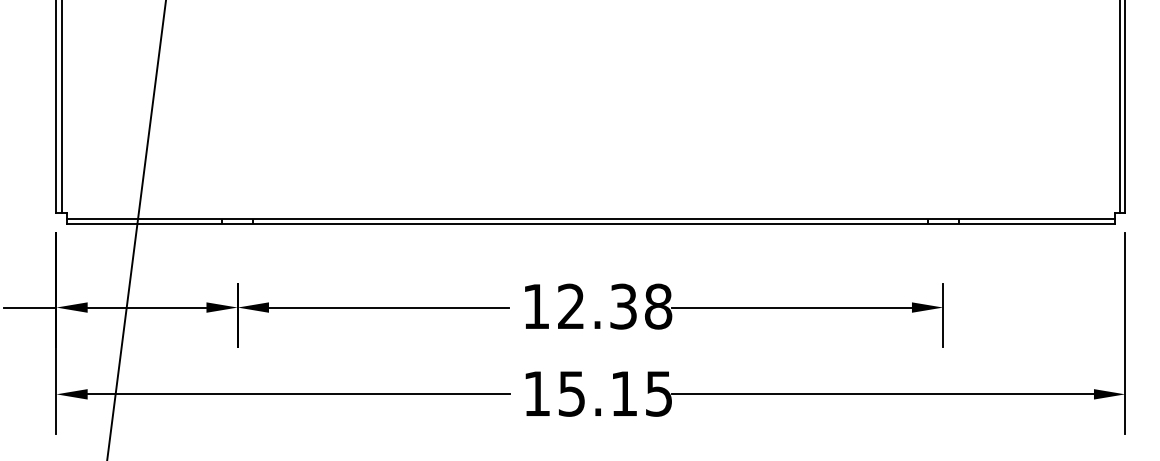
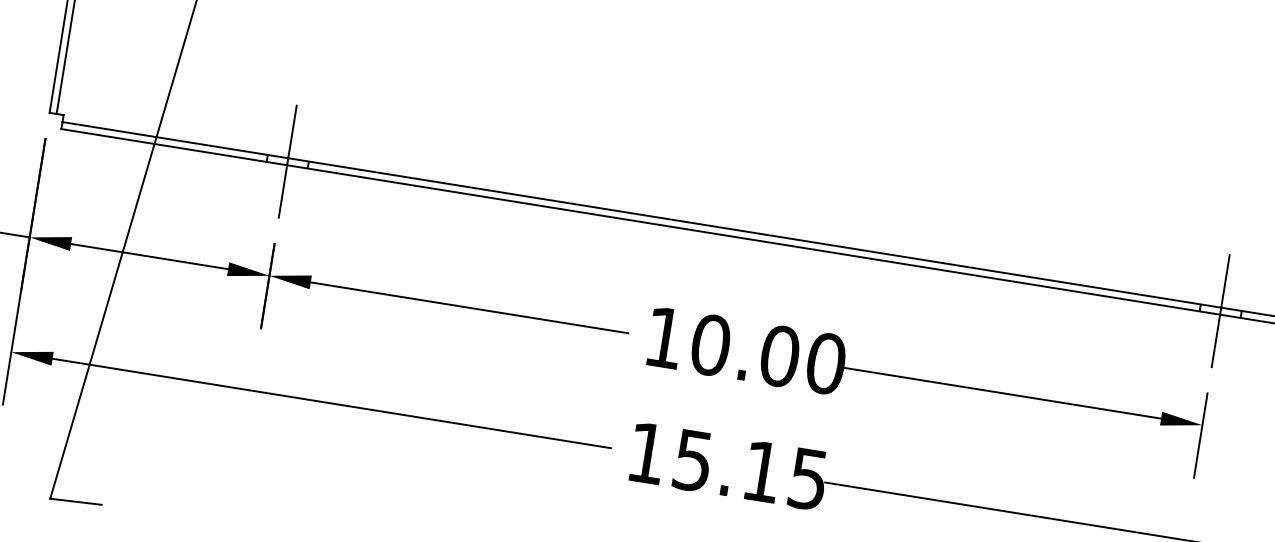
line: (237, 220) -> (287, 160), added
line: (943, 220) -> (1221, 310), added
text: (614, 306) -> (767, 354), 12.38 -> 10.00

